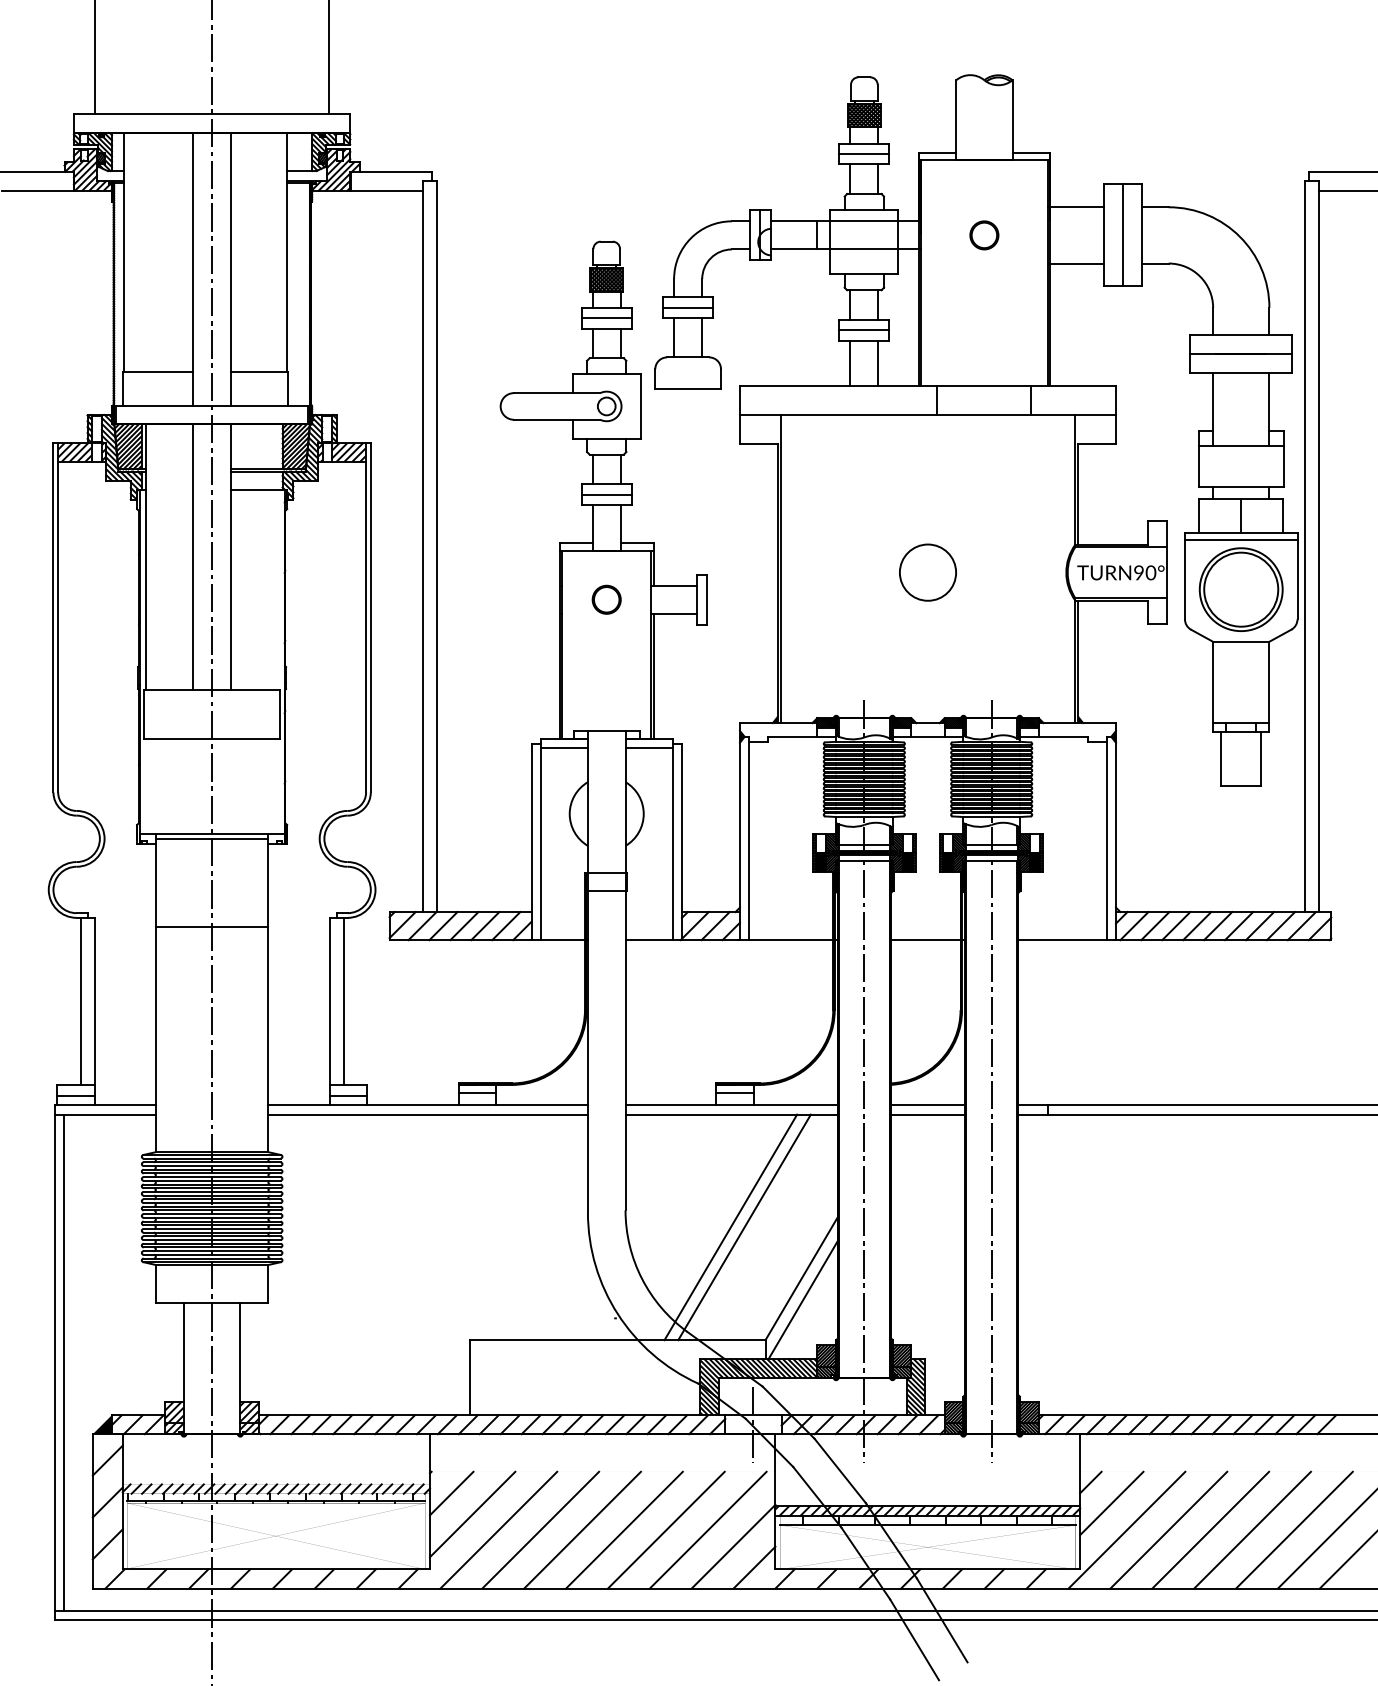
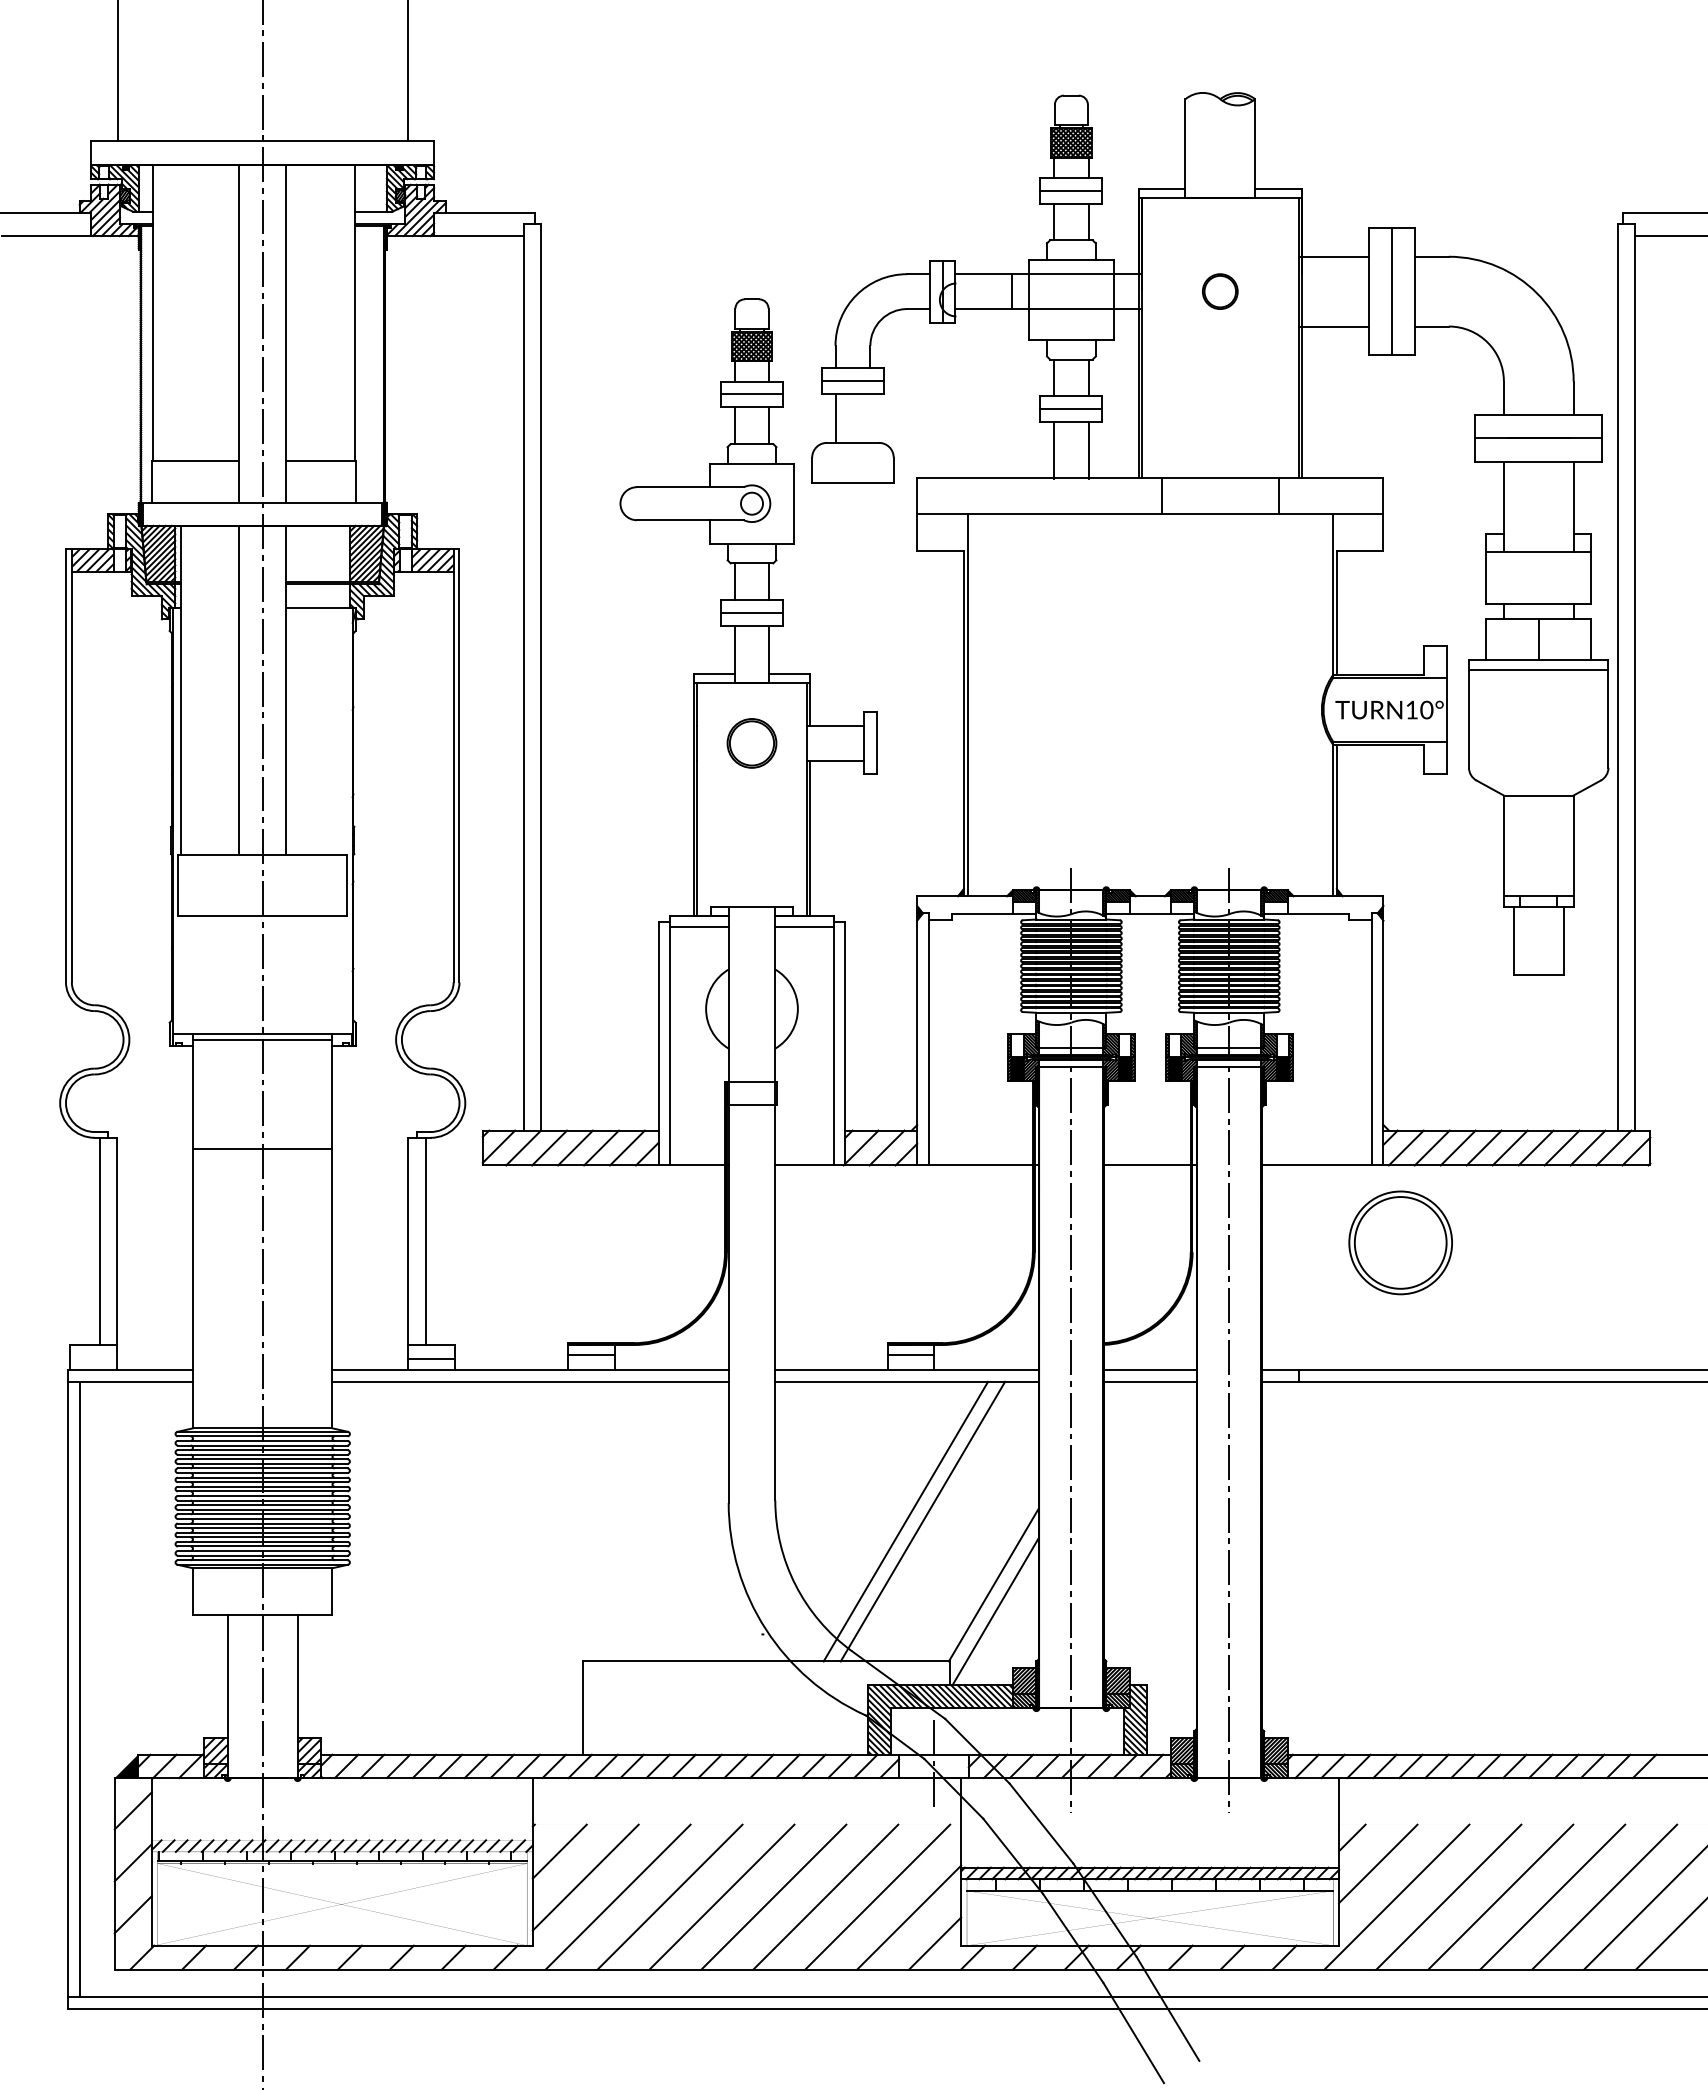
line: (702, 337) -> (870, 418), removed
circle: (928, 572) -> (1150, 709), removed
text: (1138, 572) -> (1411, 709), TURN90° -> TURN10°
part: (1241, 589) -> (1400, 1242), moved
part: (606, 599) -> (751, 743), size x1.4
line: (75, 1095) -> (93, 1358), removed

